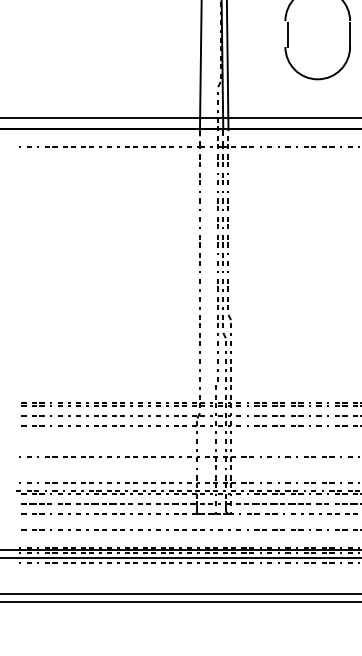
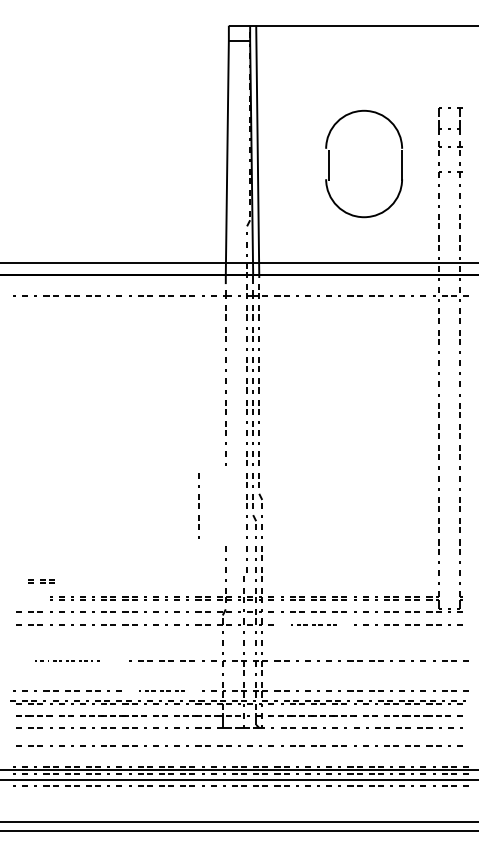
part: (199, 324) -> (198, 505), moved
part: (32, 404) -> (41, 581), moved
part: (274, 426) -> (313, 624), size x0.7
part: (65, 456) -> (67, 660), size x0.6
part: (145, 482) -> (161, 690), size x0.7

